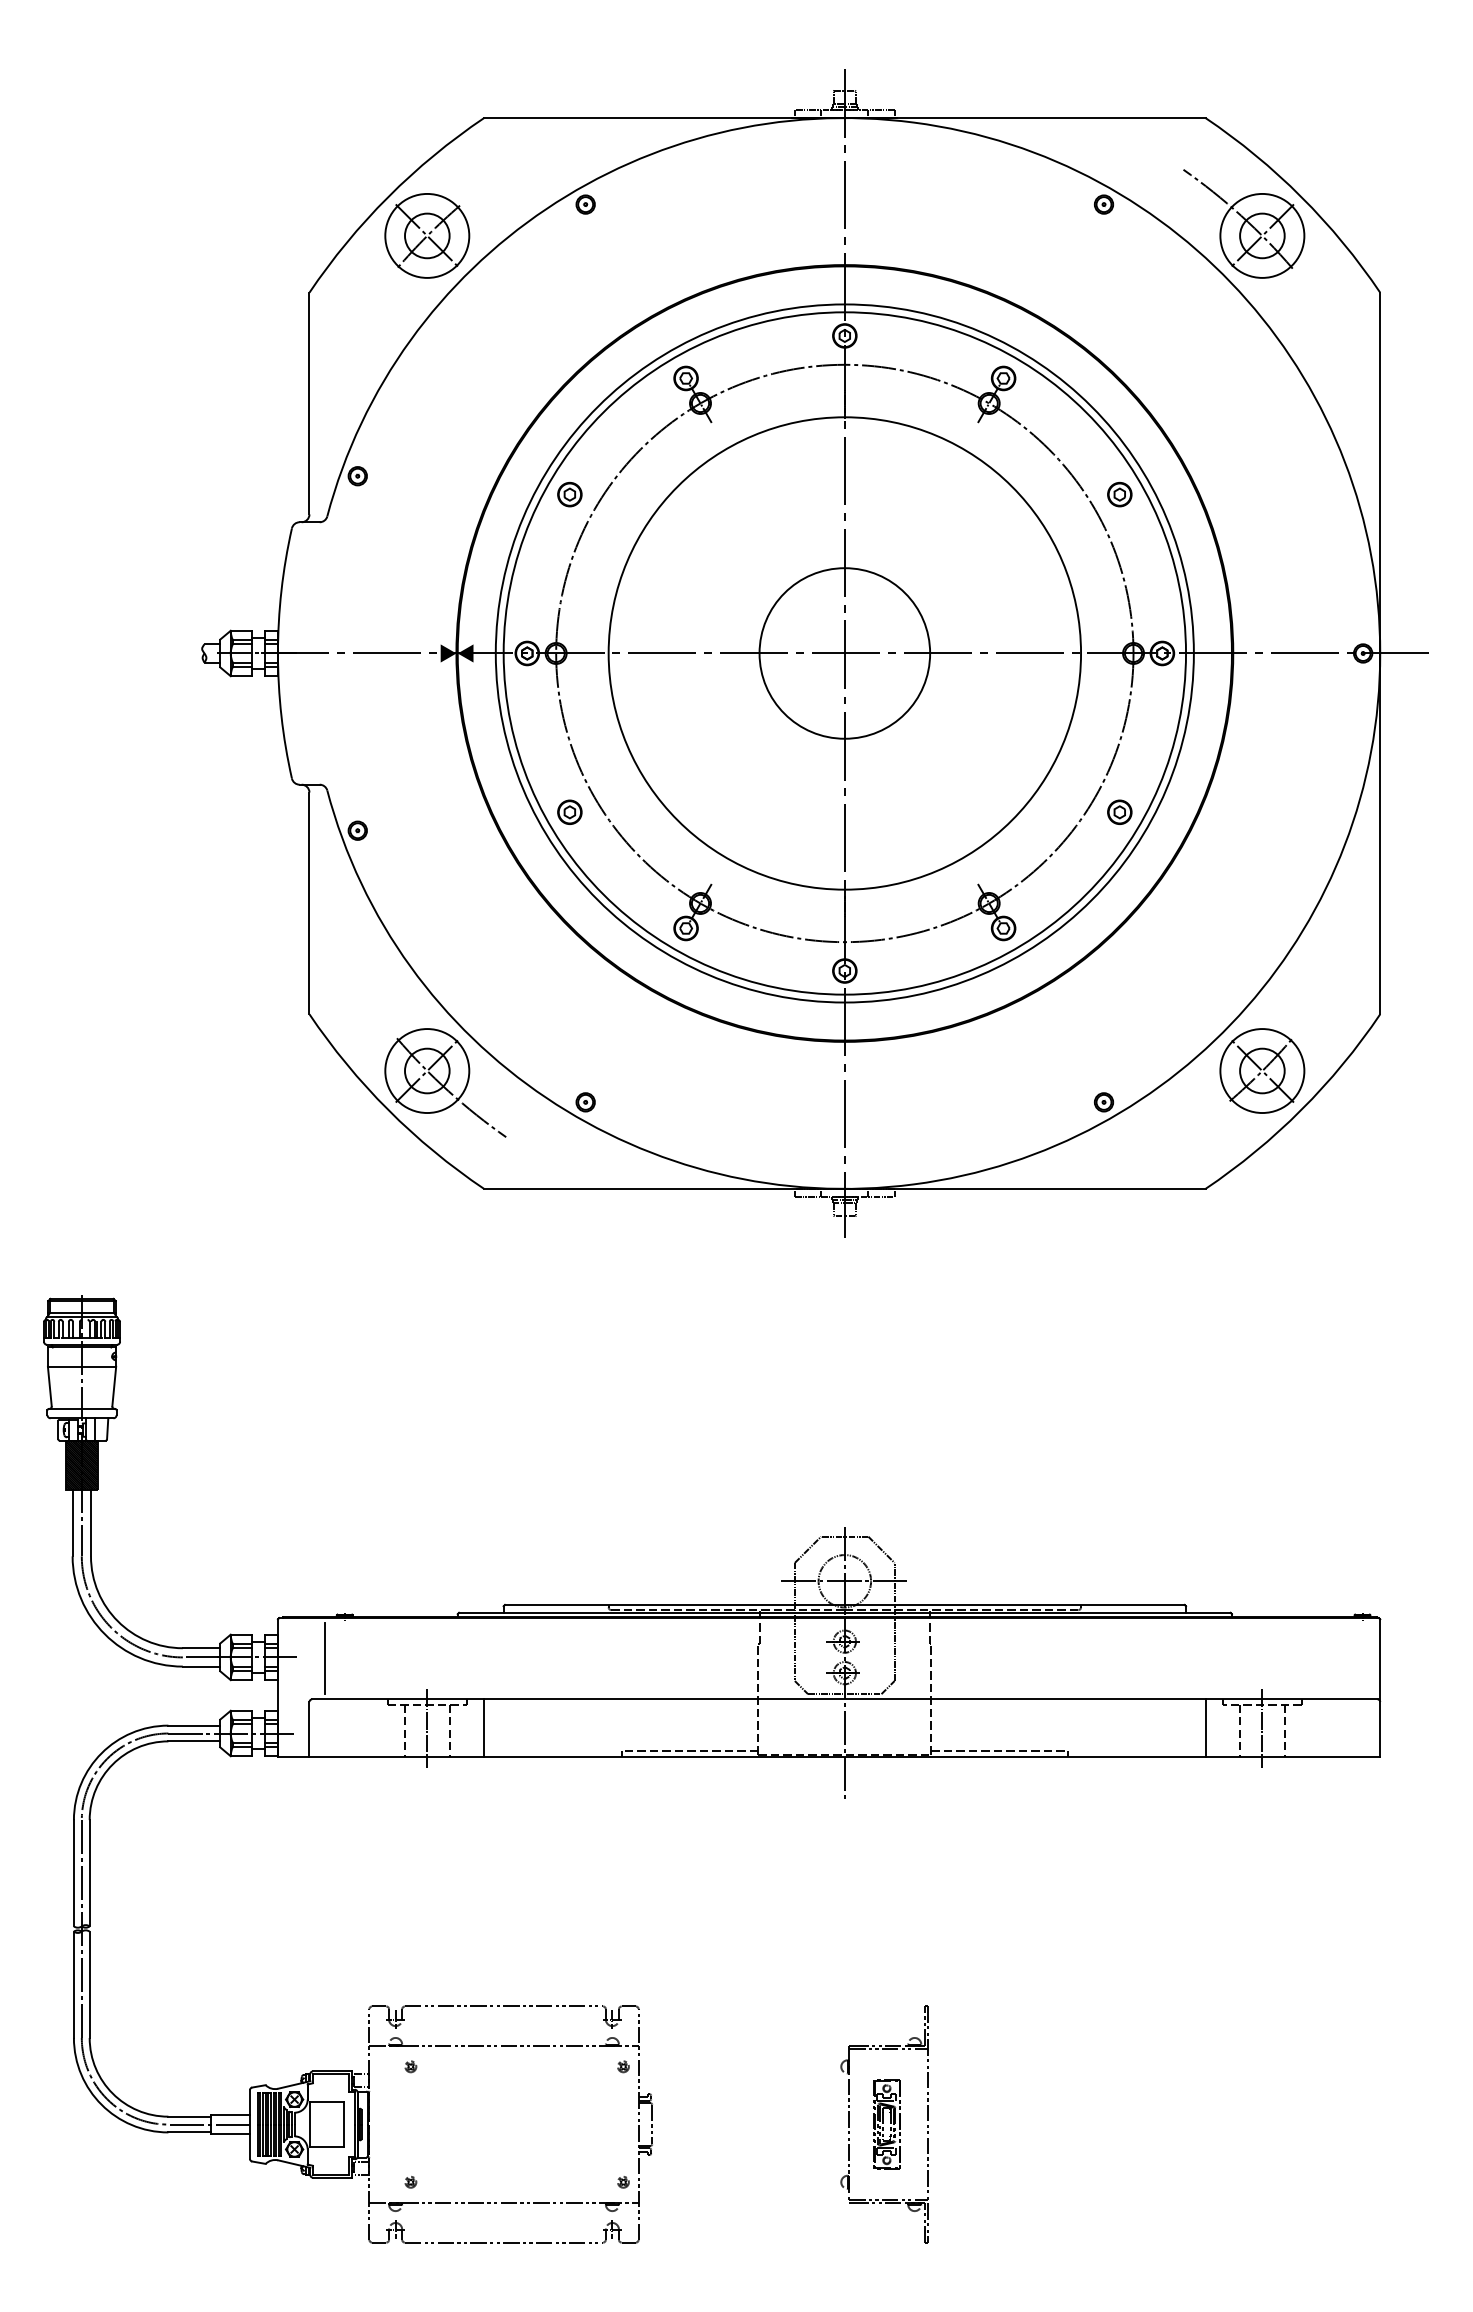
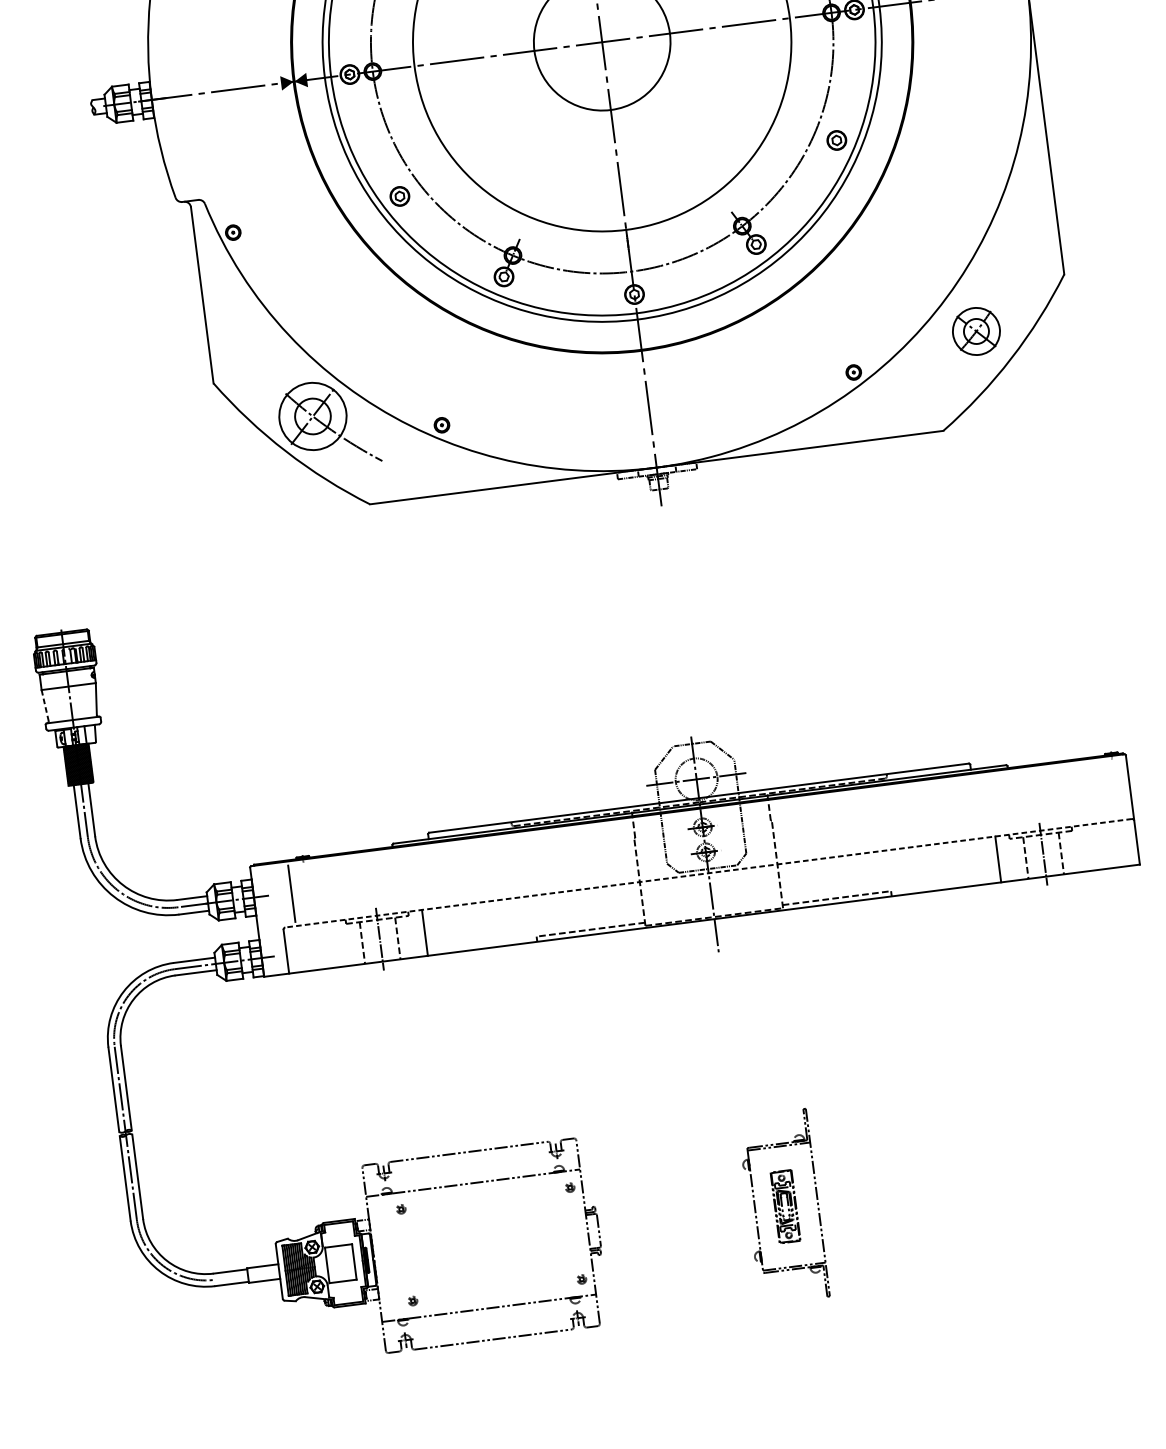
part: (1262, 1070) -> (976, 331), size x0.7
line: (49, 1386) -> (44, 705), solid -> dashed
line: (844, 1699) -> (708, 873), solid -> dashed
line: (208, 2124) -> (246, 1275), removed

